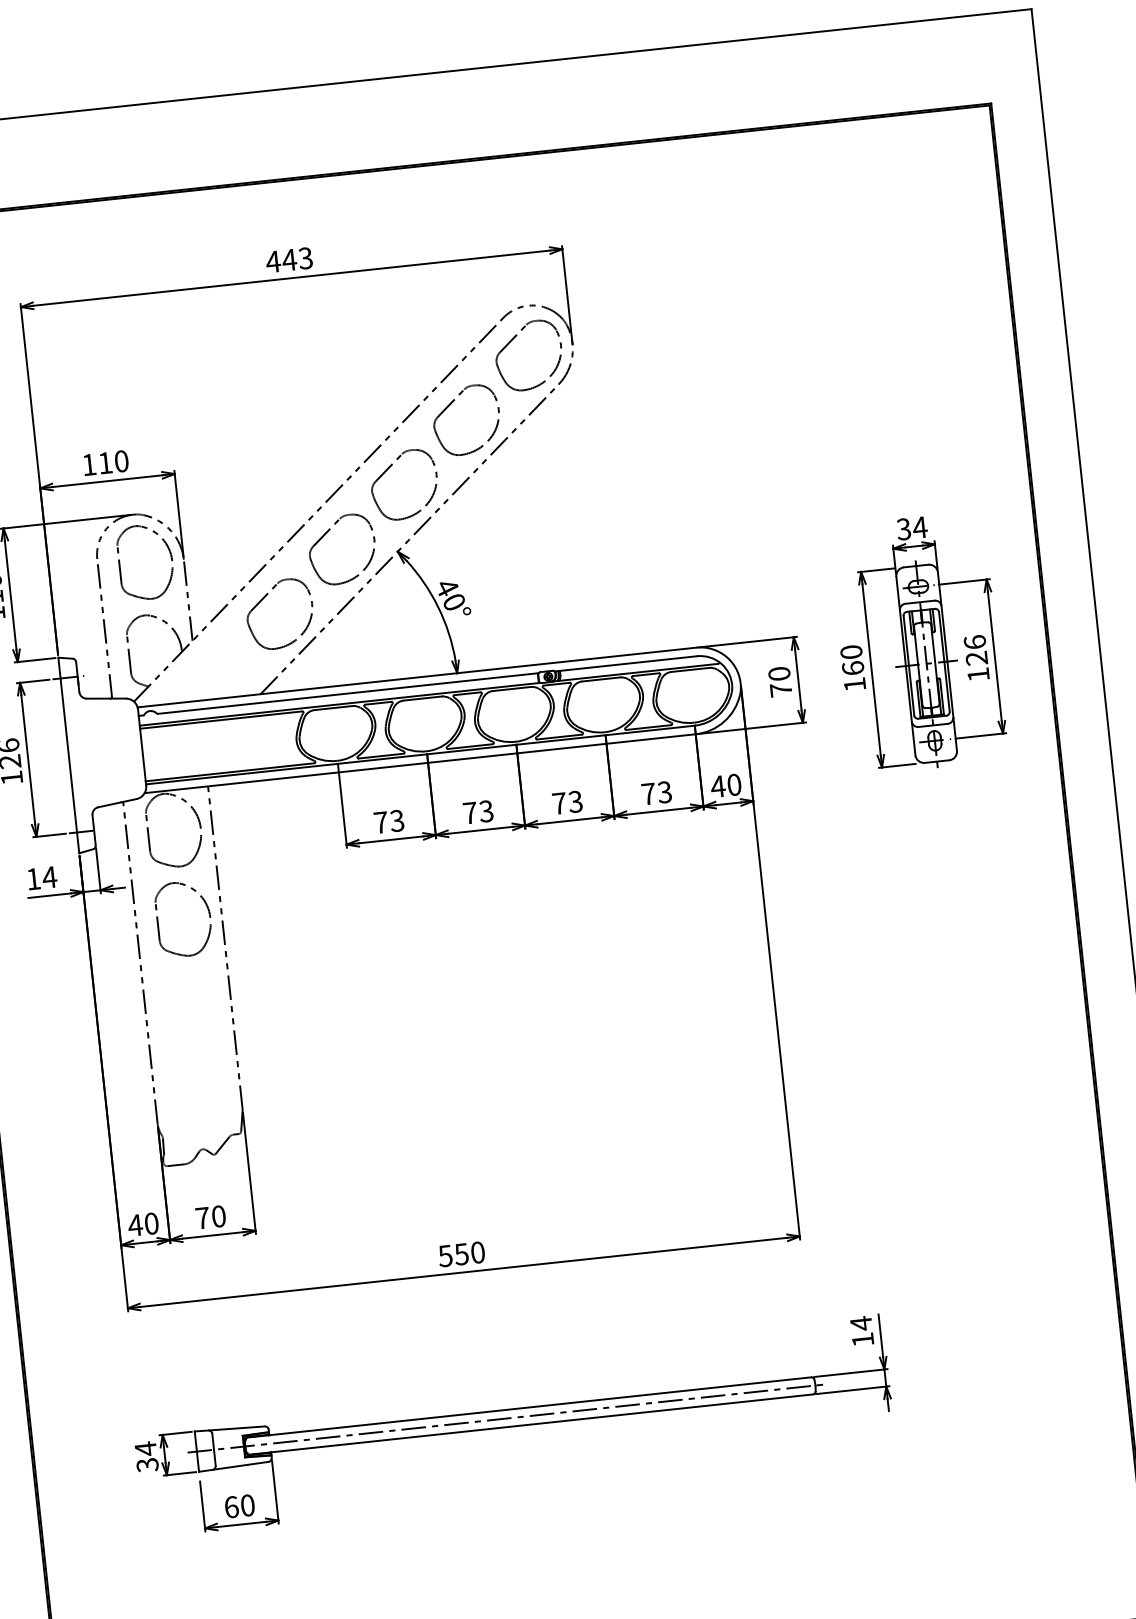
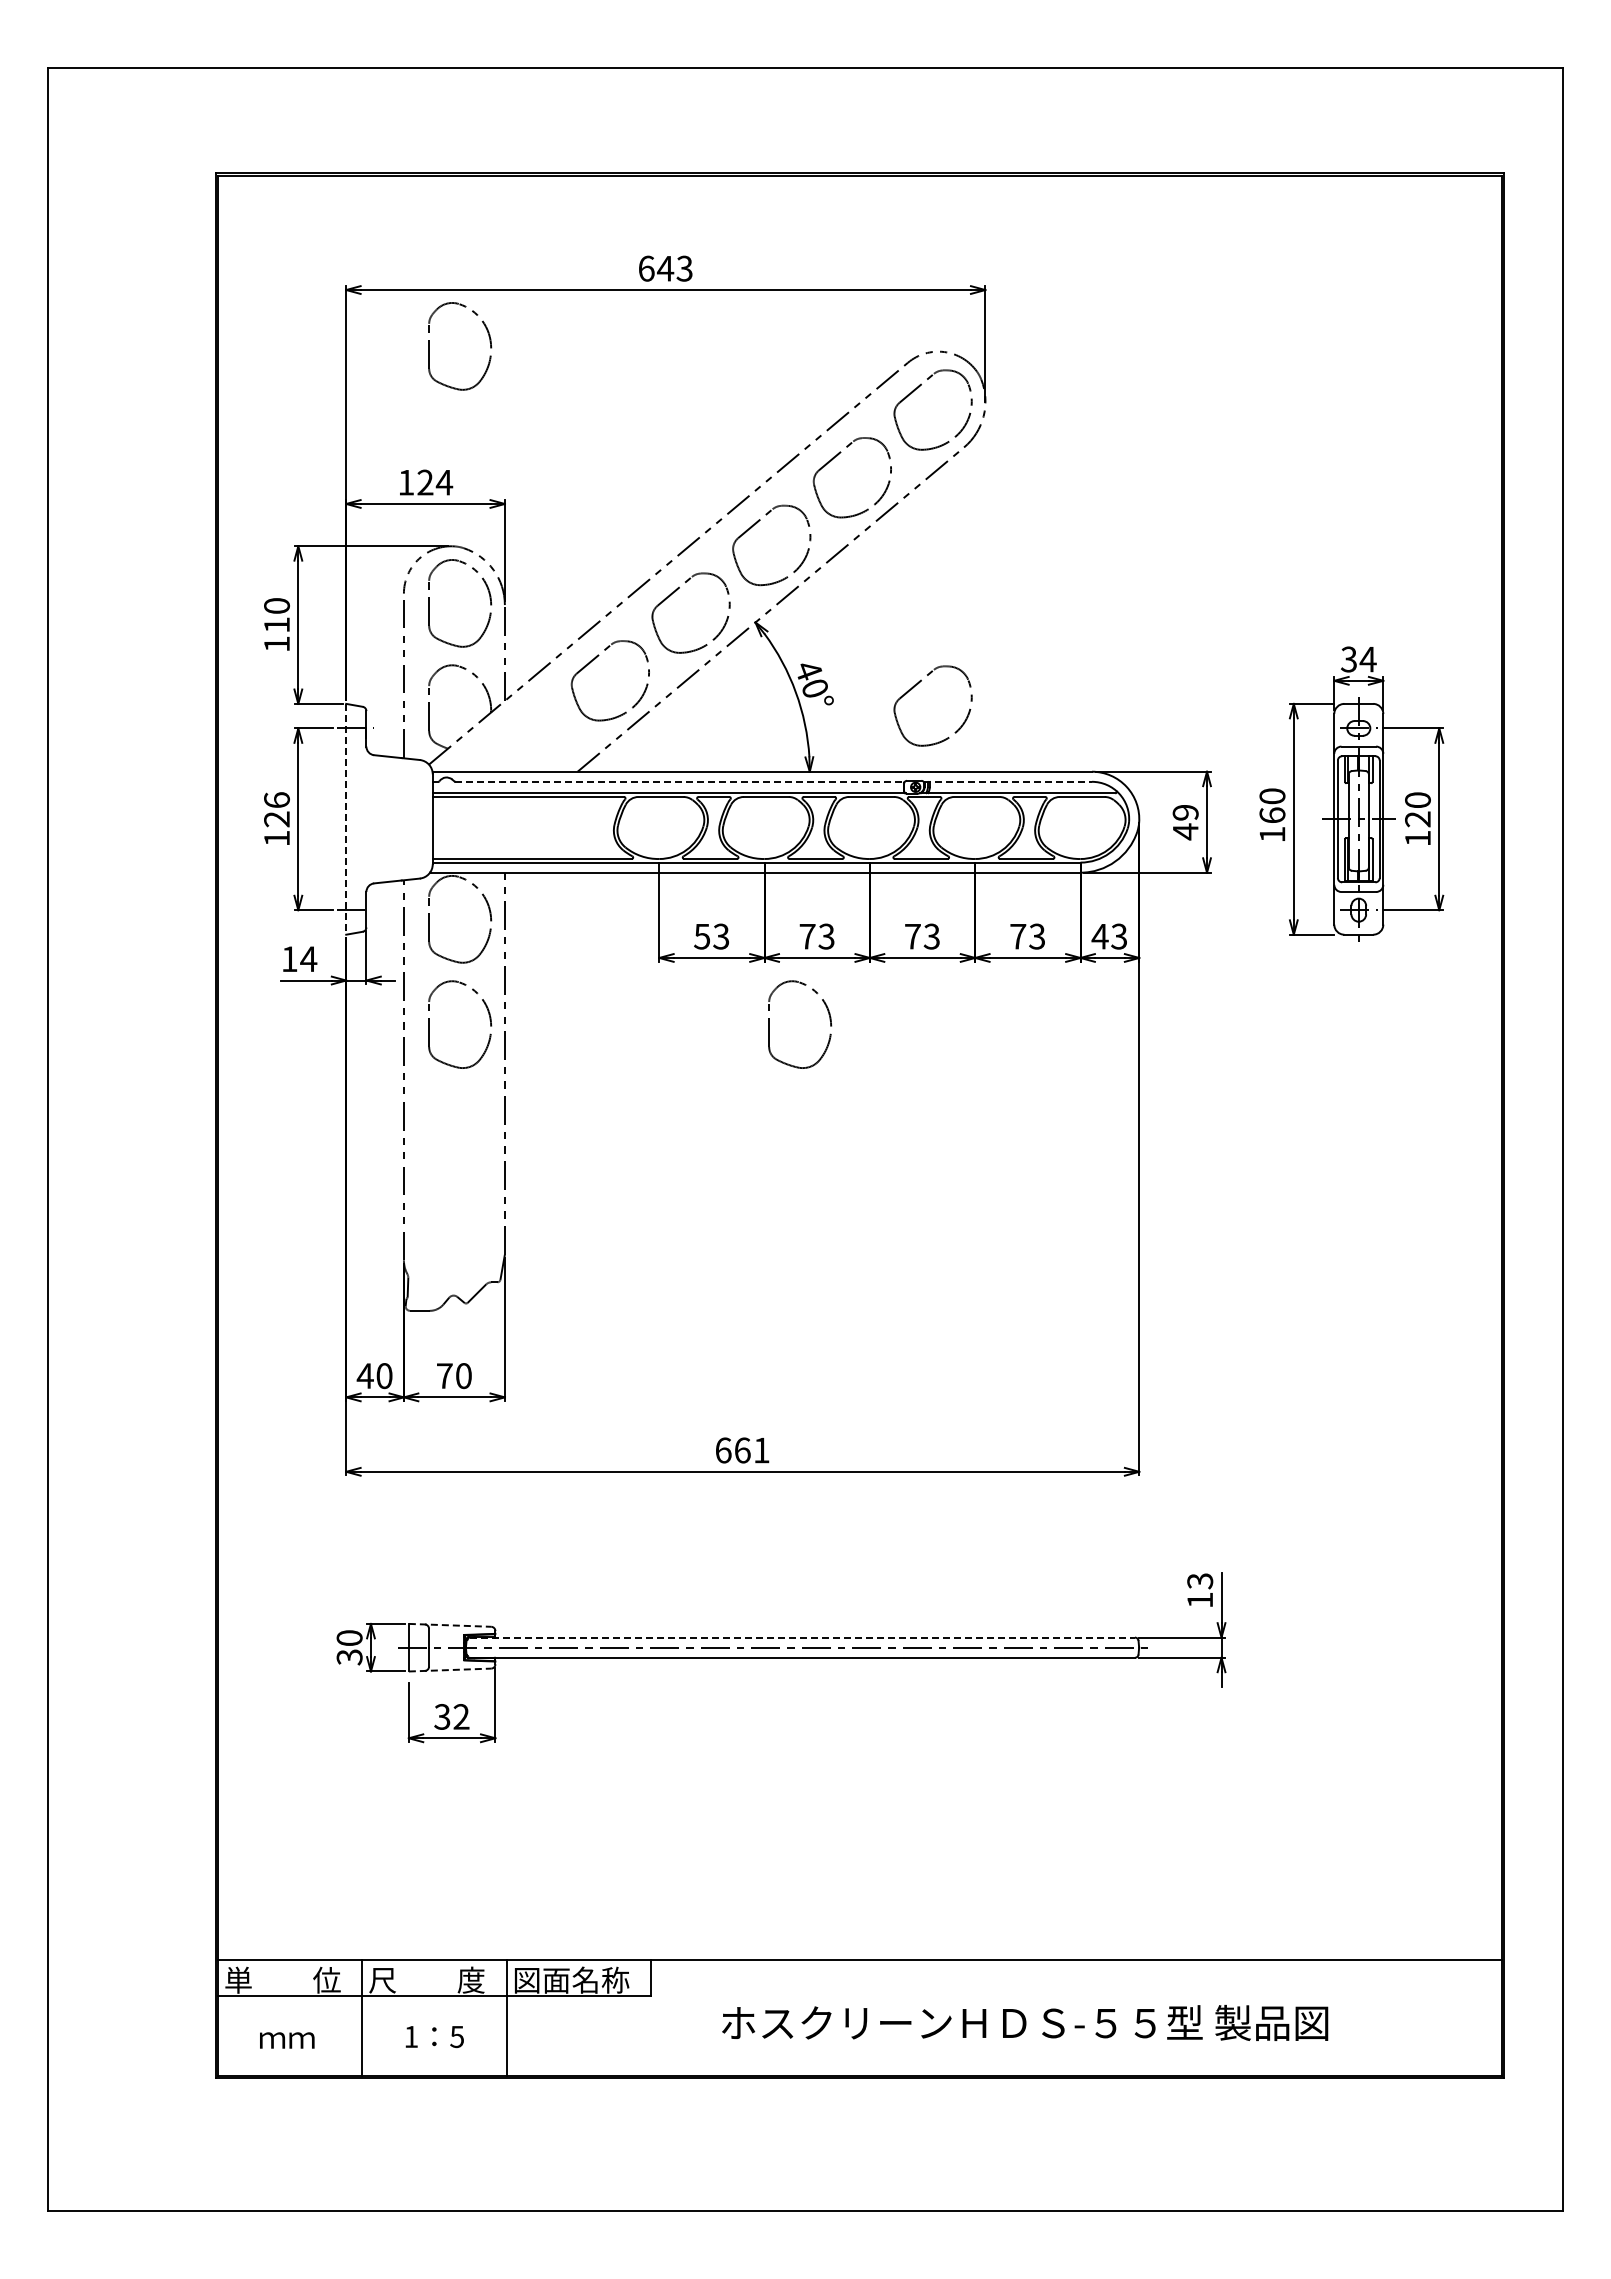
text: (273, 261) -> (646, 268), 443 -> 643
part: (147, 338) -> (489, 342), added
text: (113, 462) -> (435, 482), 110 -> 124
part: (541, 589) -> (918, 684), added
text: (974, 641) -> (1417, 799), 126 -> 120
line: (626, 663) -> (1008, 781), solid -> dashed
text: (780, 682) -> (1185, 822), 70 -> 49
line: (348, 693) -> (680, 781), solid -> dashed
line: (69, 755) -> (346, 819), solid -> dashed
text: (734, 784) -> (1119, 936), 40 -> 43
text: (381, 822) -> (702, 936), 73 -> 53
part: (496, 882) -> (829, 1020), added
text: (461, 1254) -> (742, 1450), 550 -> 661
text: (861, 1323) -> (1200, 1580), 14 -> 13
line: (530, 1407) -> (803, 1637), solid -> dashed
line: (230, 1429) -> (450, 1625), solid -> dashed
text: (145, 1448) -> (349, 1637), 34 -> 30
line: (234, 1467) -> (450, 1670), solid -> dashed
text: (239, 1506) -> (451, 1716), 60 -> 32

